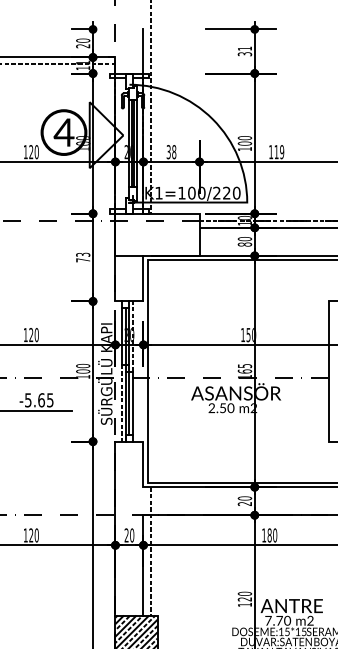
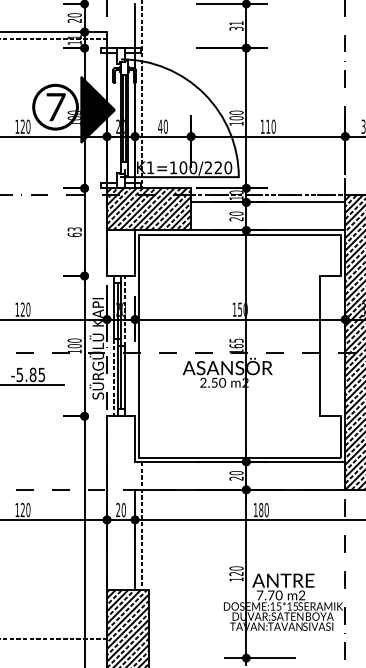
text: (63, 132) -> (55, 107), 4 -> 7
fill: (106, 134) -> (98, 109), added
text: (170, 151) -> (162, 126), 38 -> 40
text: (281, 151) -> (273, 126), 119 -> 110
hatch: (157, 234) -> (149, 209), added
text: (244, 244) -> (236, 219), 80 -> 20
text: (82, 259) -> (74, 234), 73 -> 63
text: (40, 399) -> (32, 374), -5.65 -> -5.85

